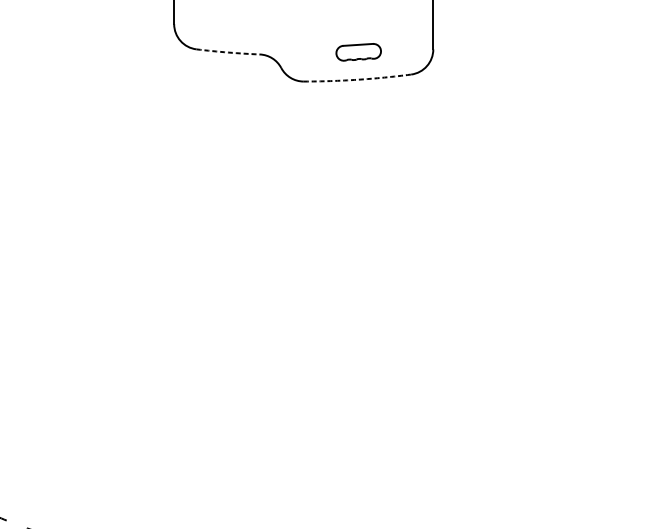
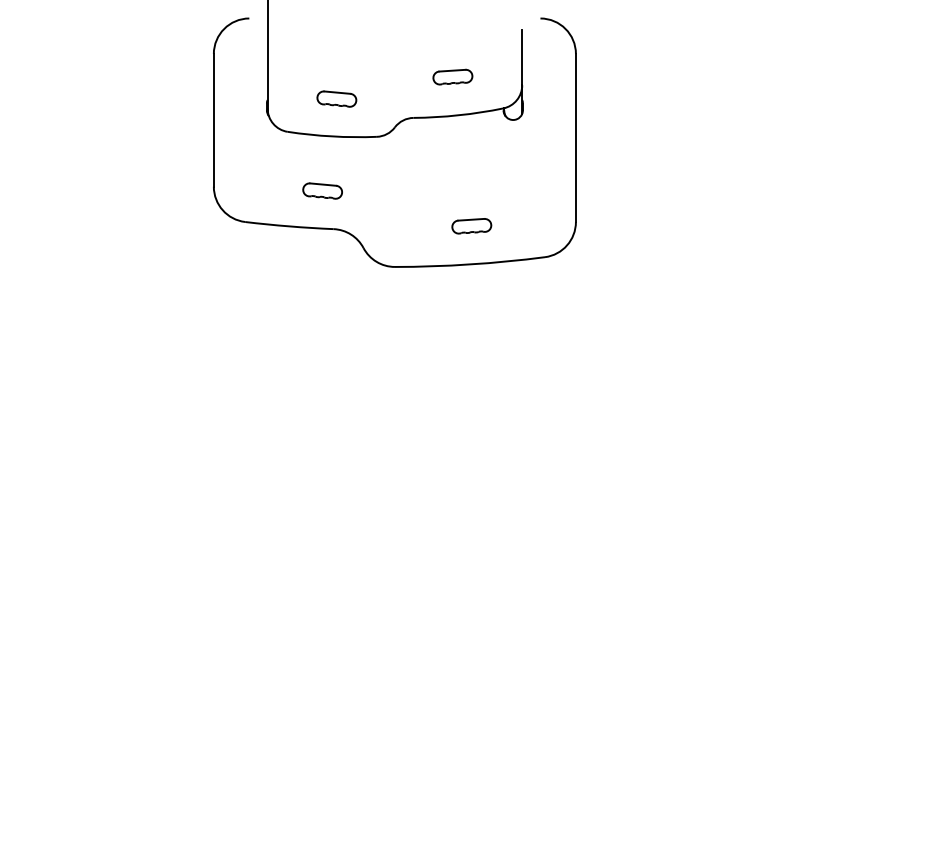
part: (251, 26) -> (322, 190), added
arc: (228, 52) -> (289, 226), dashed -> solid
part: (358, 52) -> (471, 226), size x0.62
arc: (357, 79) -> (470, 264), dashed -> solid

